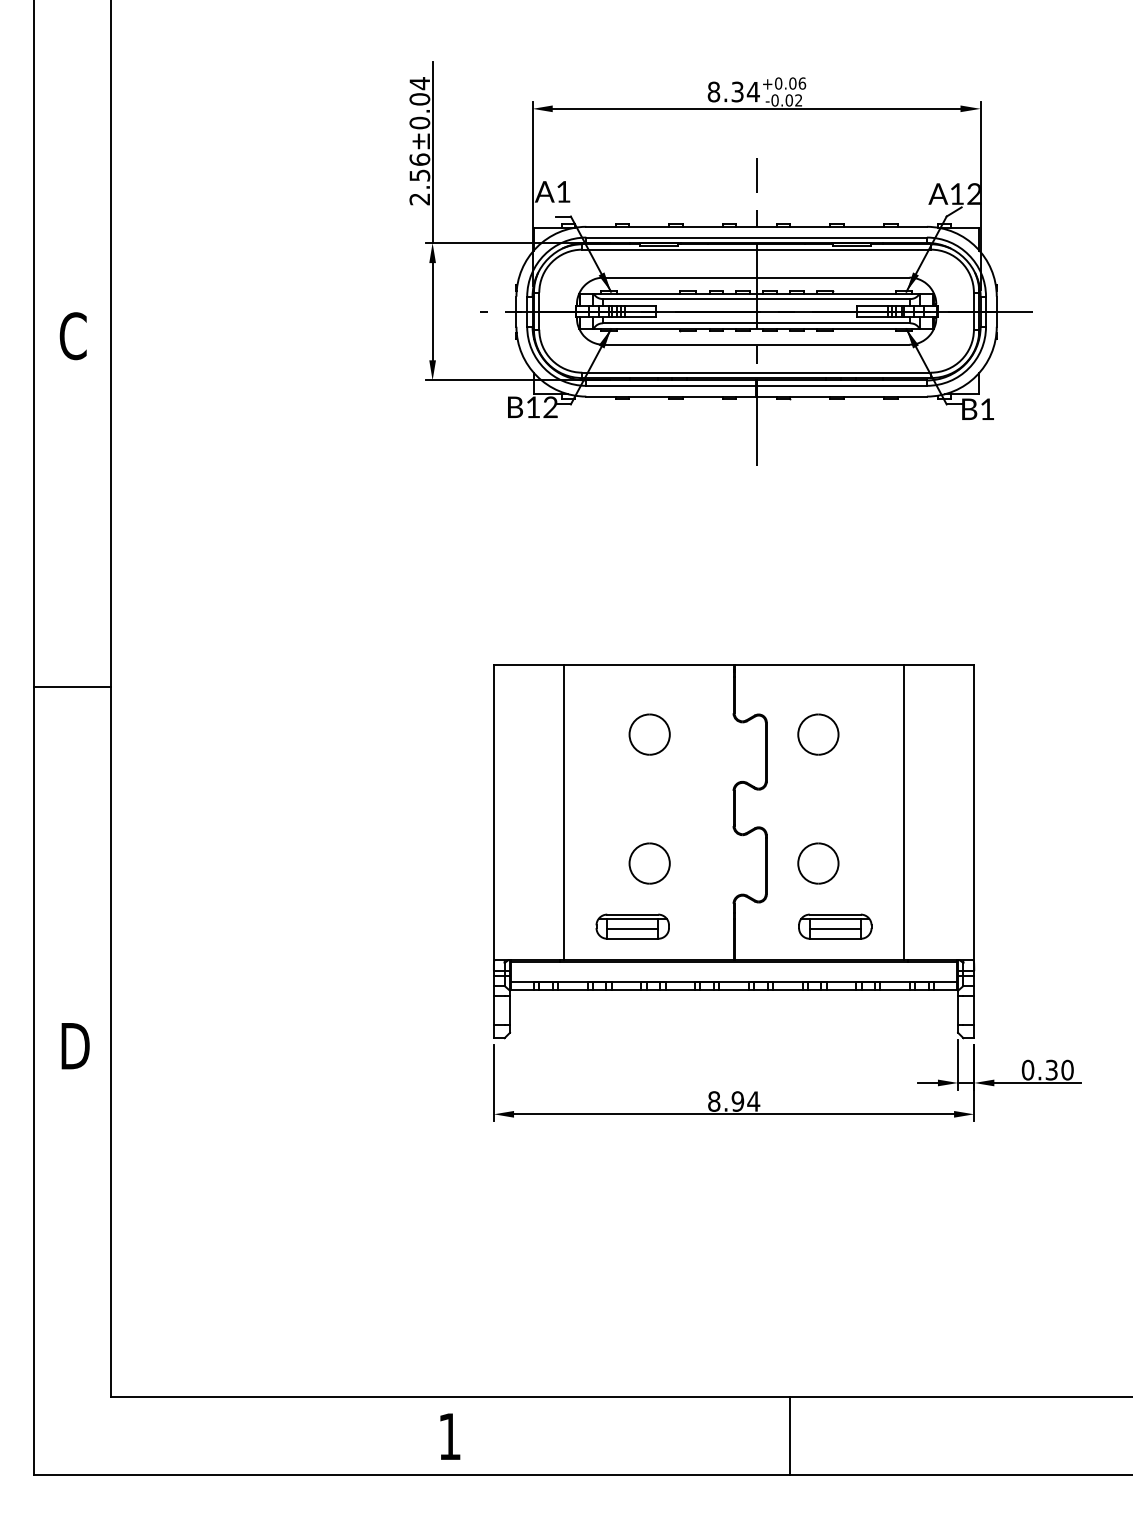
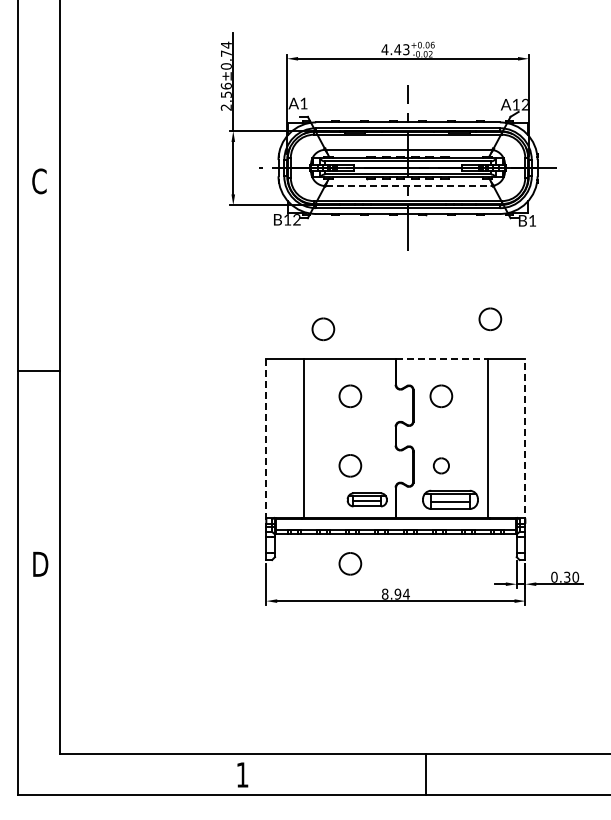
text: (733, 91) -> (395, 49), 8.34 -> 4.43
text: (418, 99) -> (225, 53), 2.56±0.04 -> 2.56±0.74
line: (757, 345) -> (408, 186), solid -> dashed
part: (909, 592) -> (490, 319), added
part: (599, 610) -> (323, 329), added
line: (818, 664) -> (441, 358), solid -> dashed
line: (494, 818) -> (266, 441), solid -> dashed
line: (974, 818) -> (525, 441), solid -> dashed
part: (818, 862) -> (441, 465), size x0.7
part: (631, 925) -> (366, 499), moved
part: (835, 925) -> (450, 499), size x1.4
part: (649, 1044) -> (350, 563), added

